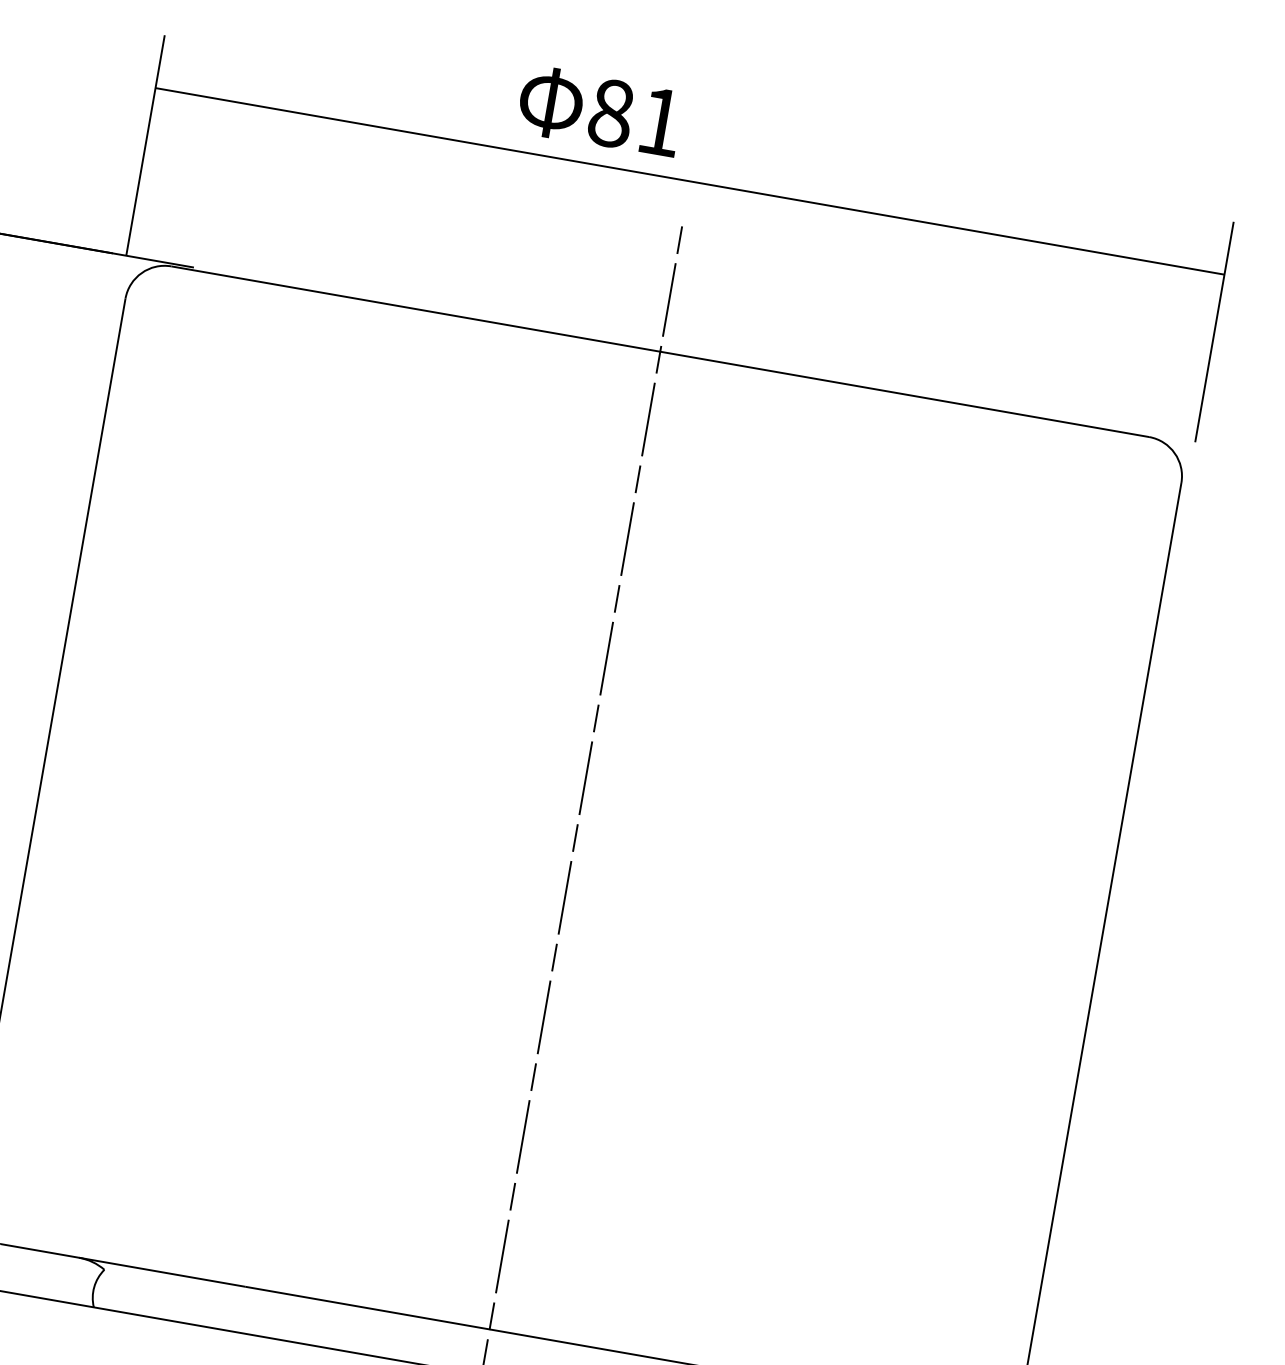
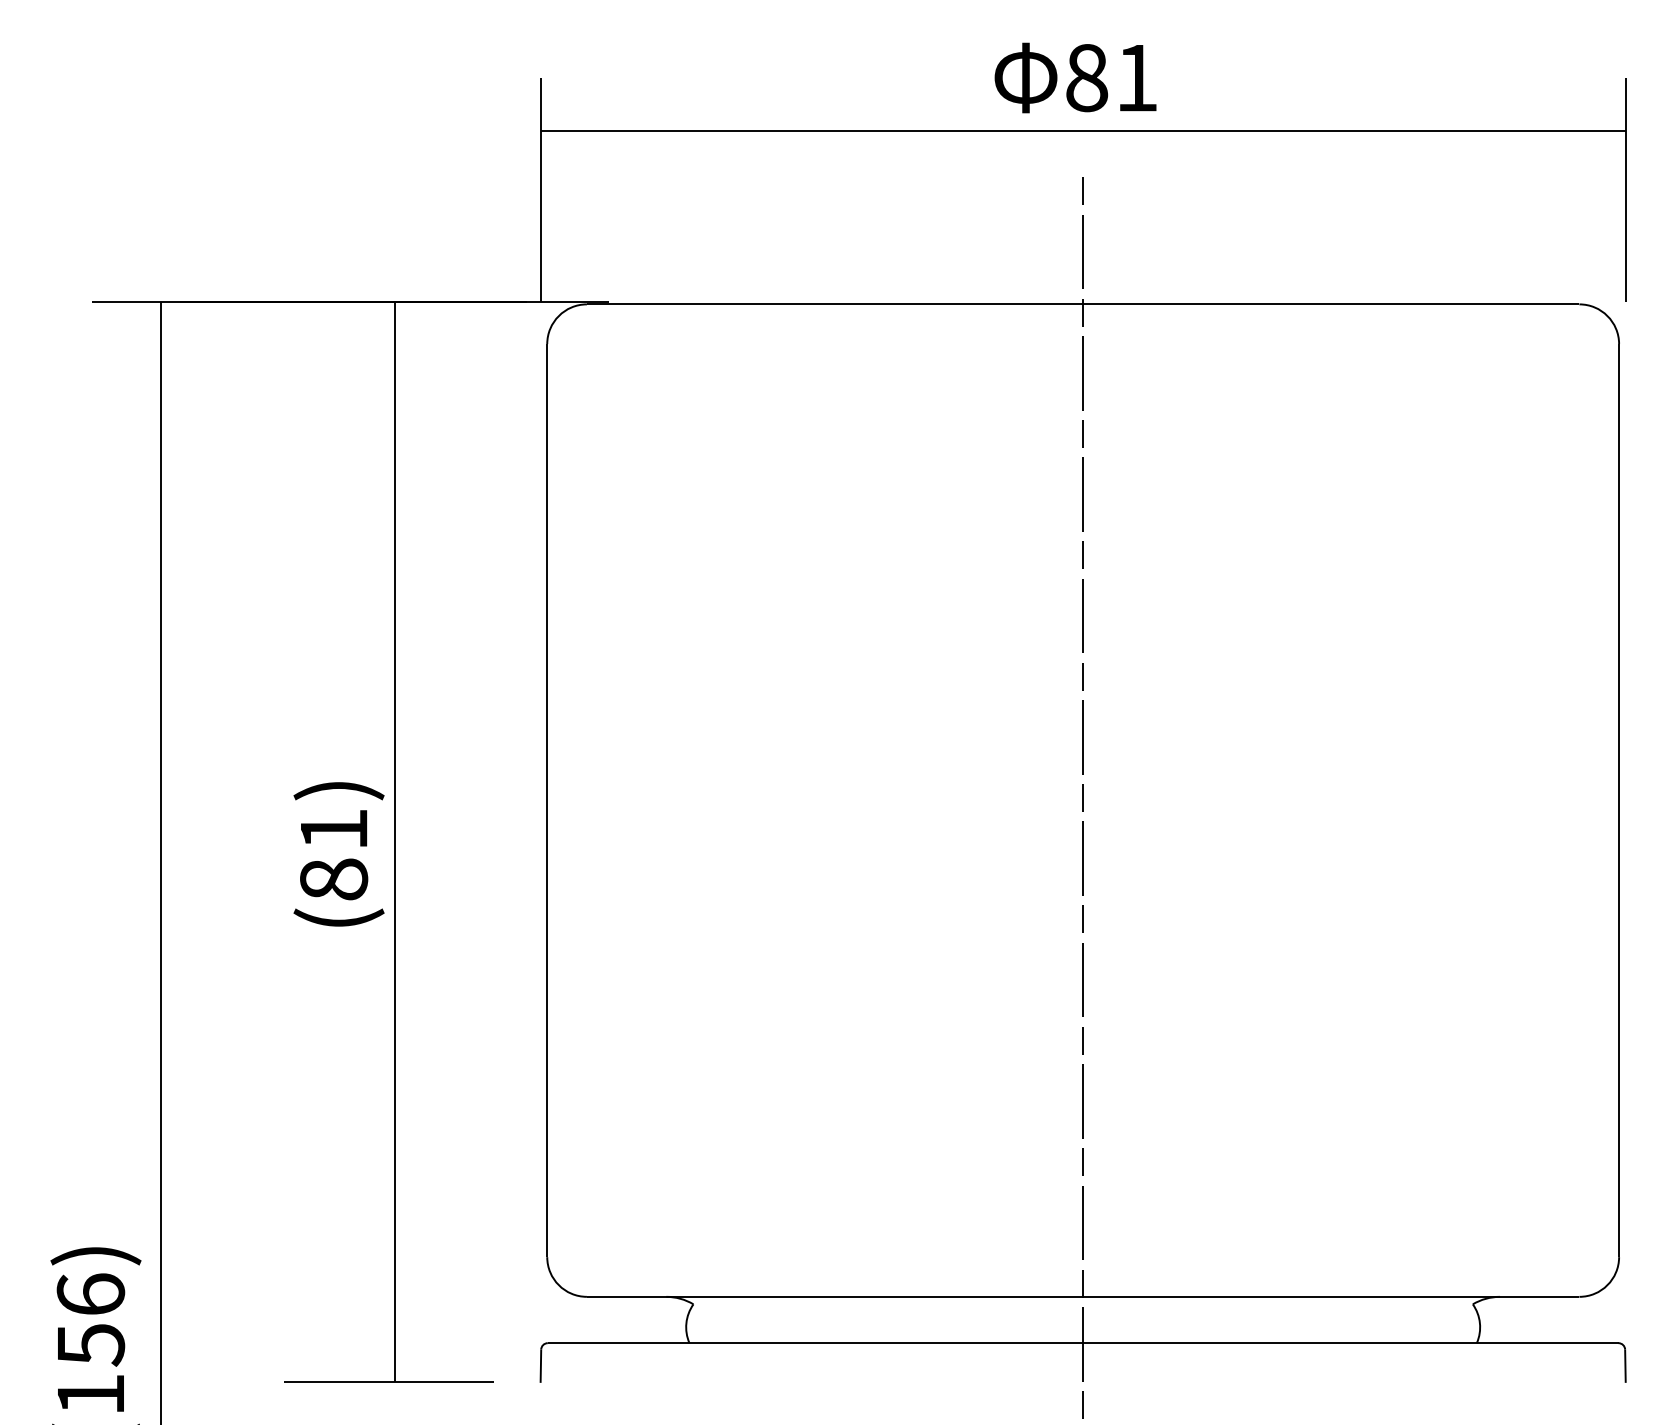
text: (600, 110) -> (1075, 77), moved

